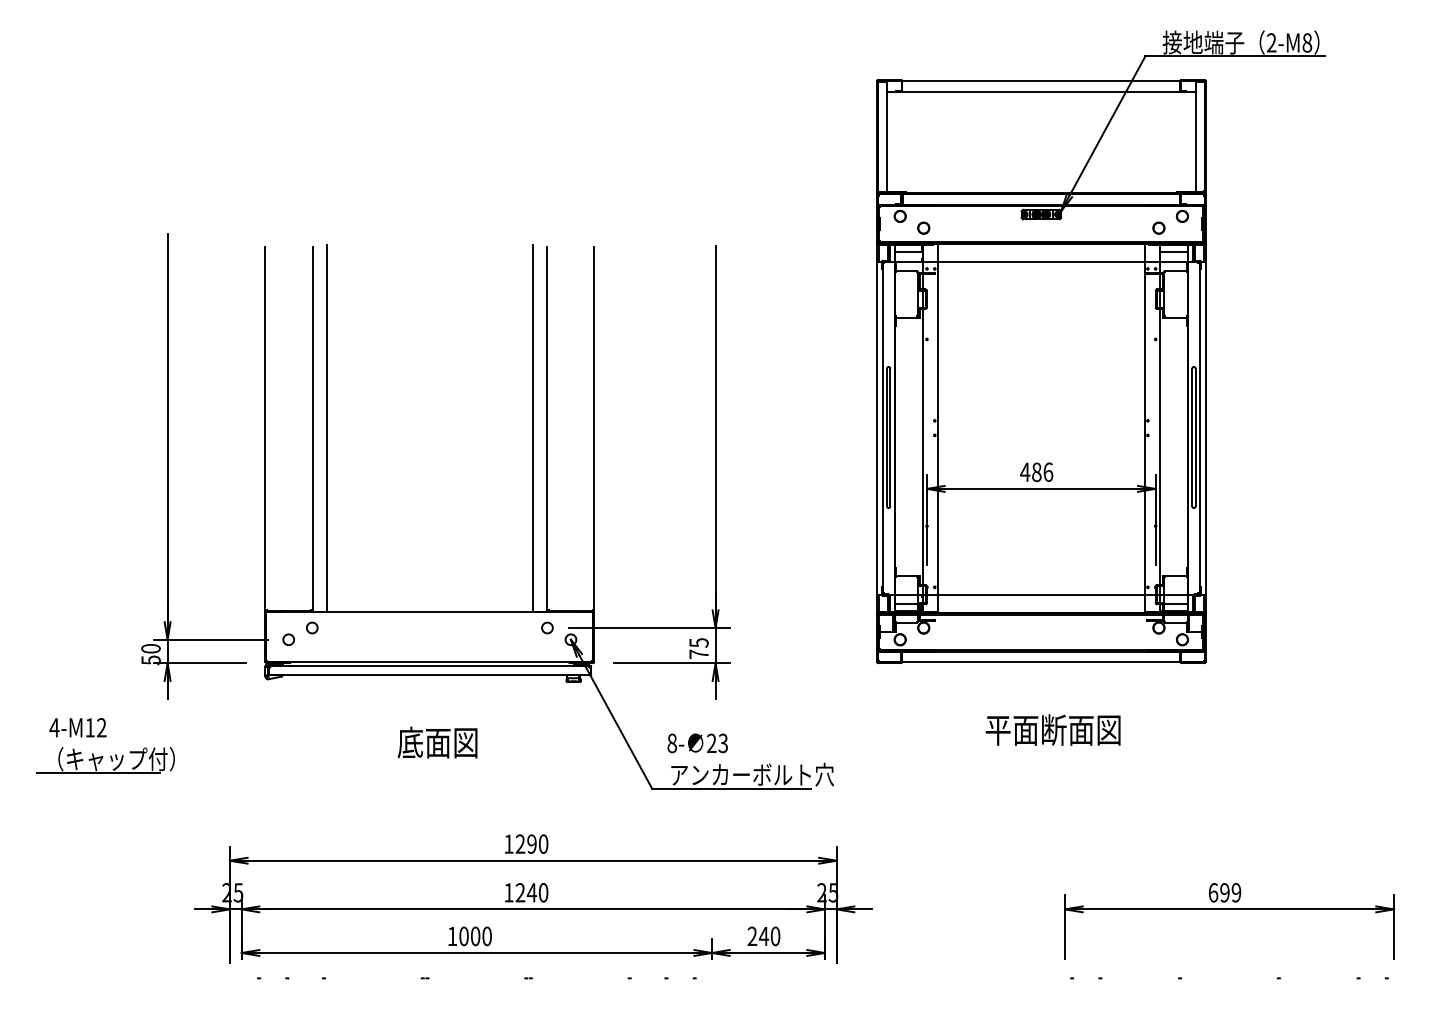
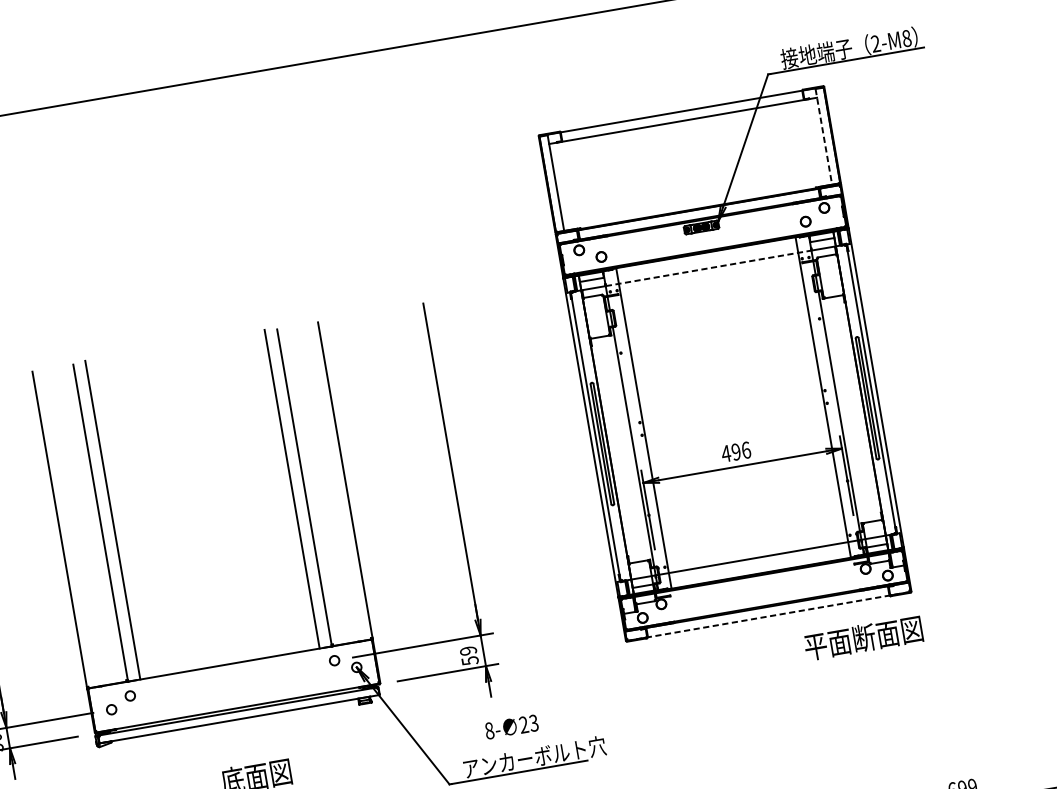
line: (1195, 137) -> (823, 137), solid -> dashed
line: (1041, 261) -> (708, 268), solid -> dashed
text: (1036, 472) -> (736, 452), 486 -> 496
text: (698, 648) -> (468, 655), 75 -> 59
line: (1041, 662) -> (768, 616), solid -> dashed
text: (1052, 729) -> (862, 637), moved
text: (697, 743) -> (511, 727), moved

